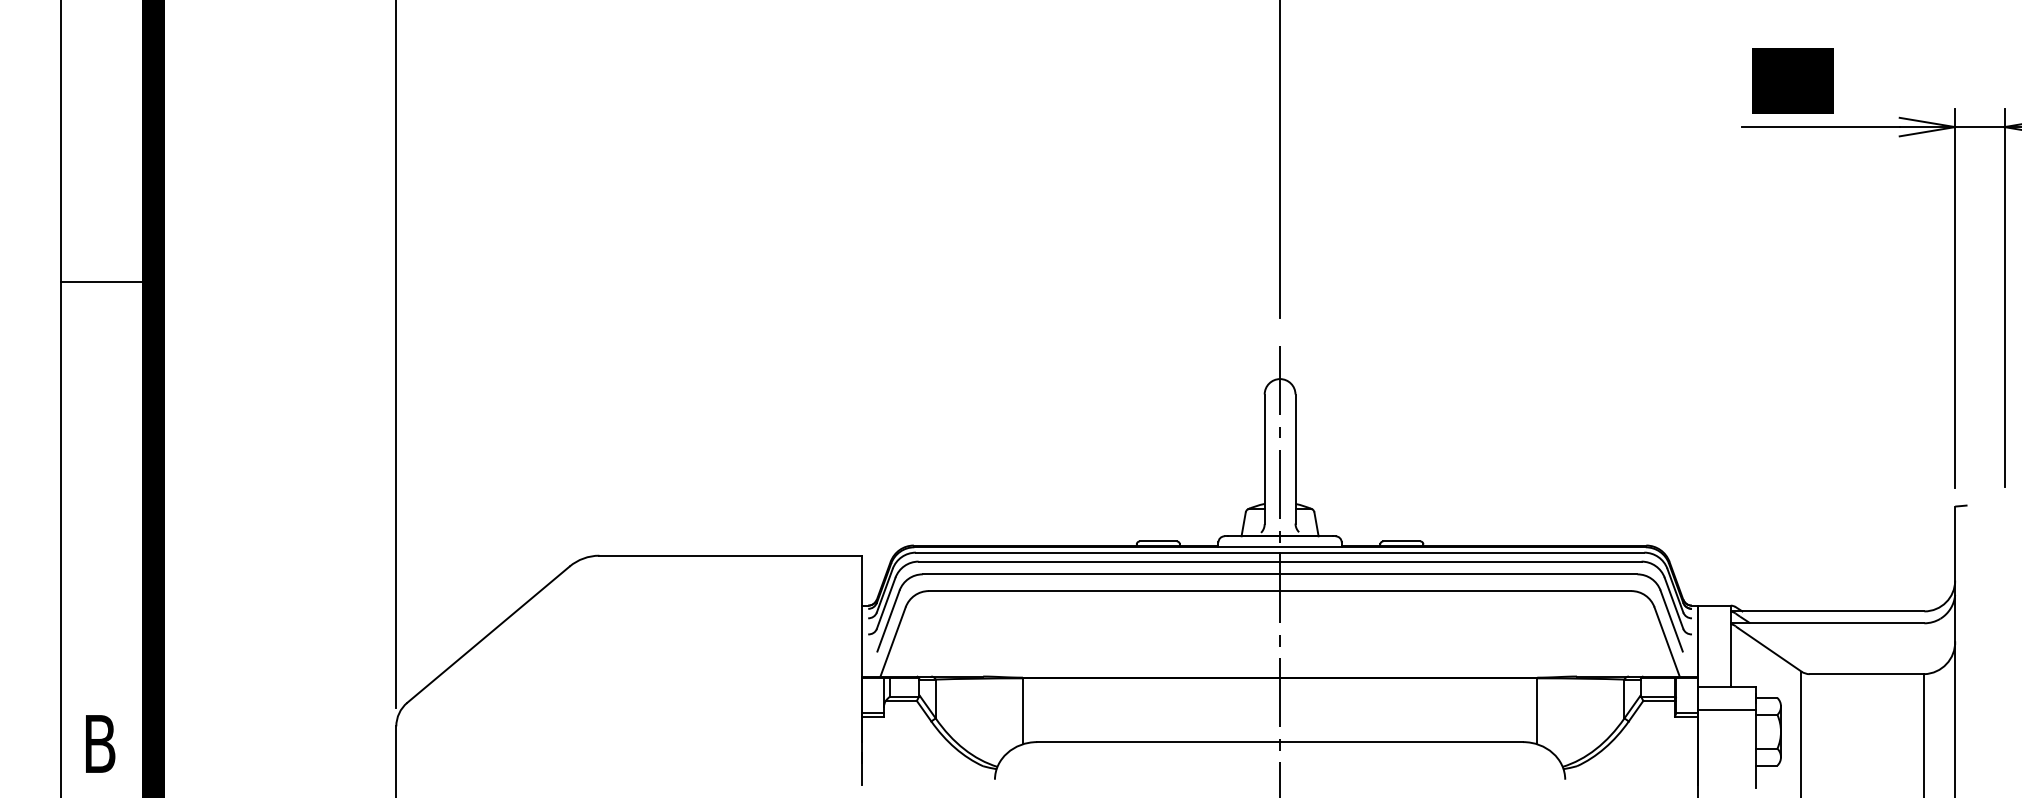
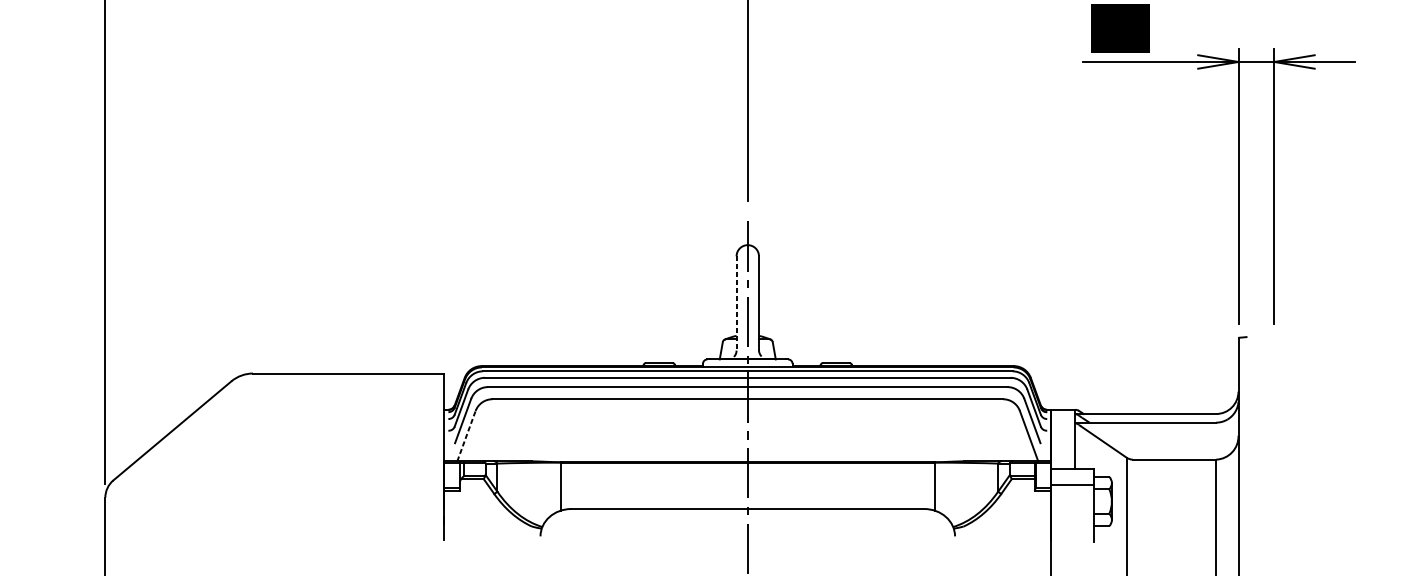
line: (1264, 459) -> (736, 303), solid -> dashed
line: (893, 641) -> (466, 435), solid -> dashed

